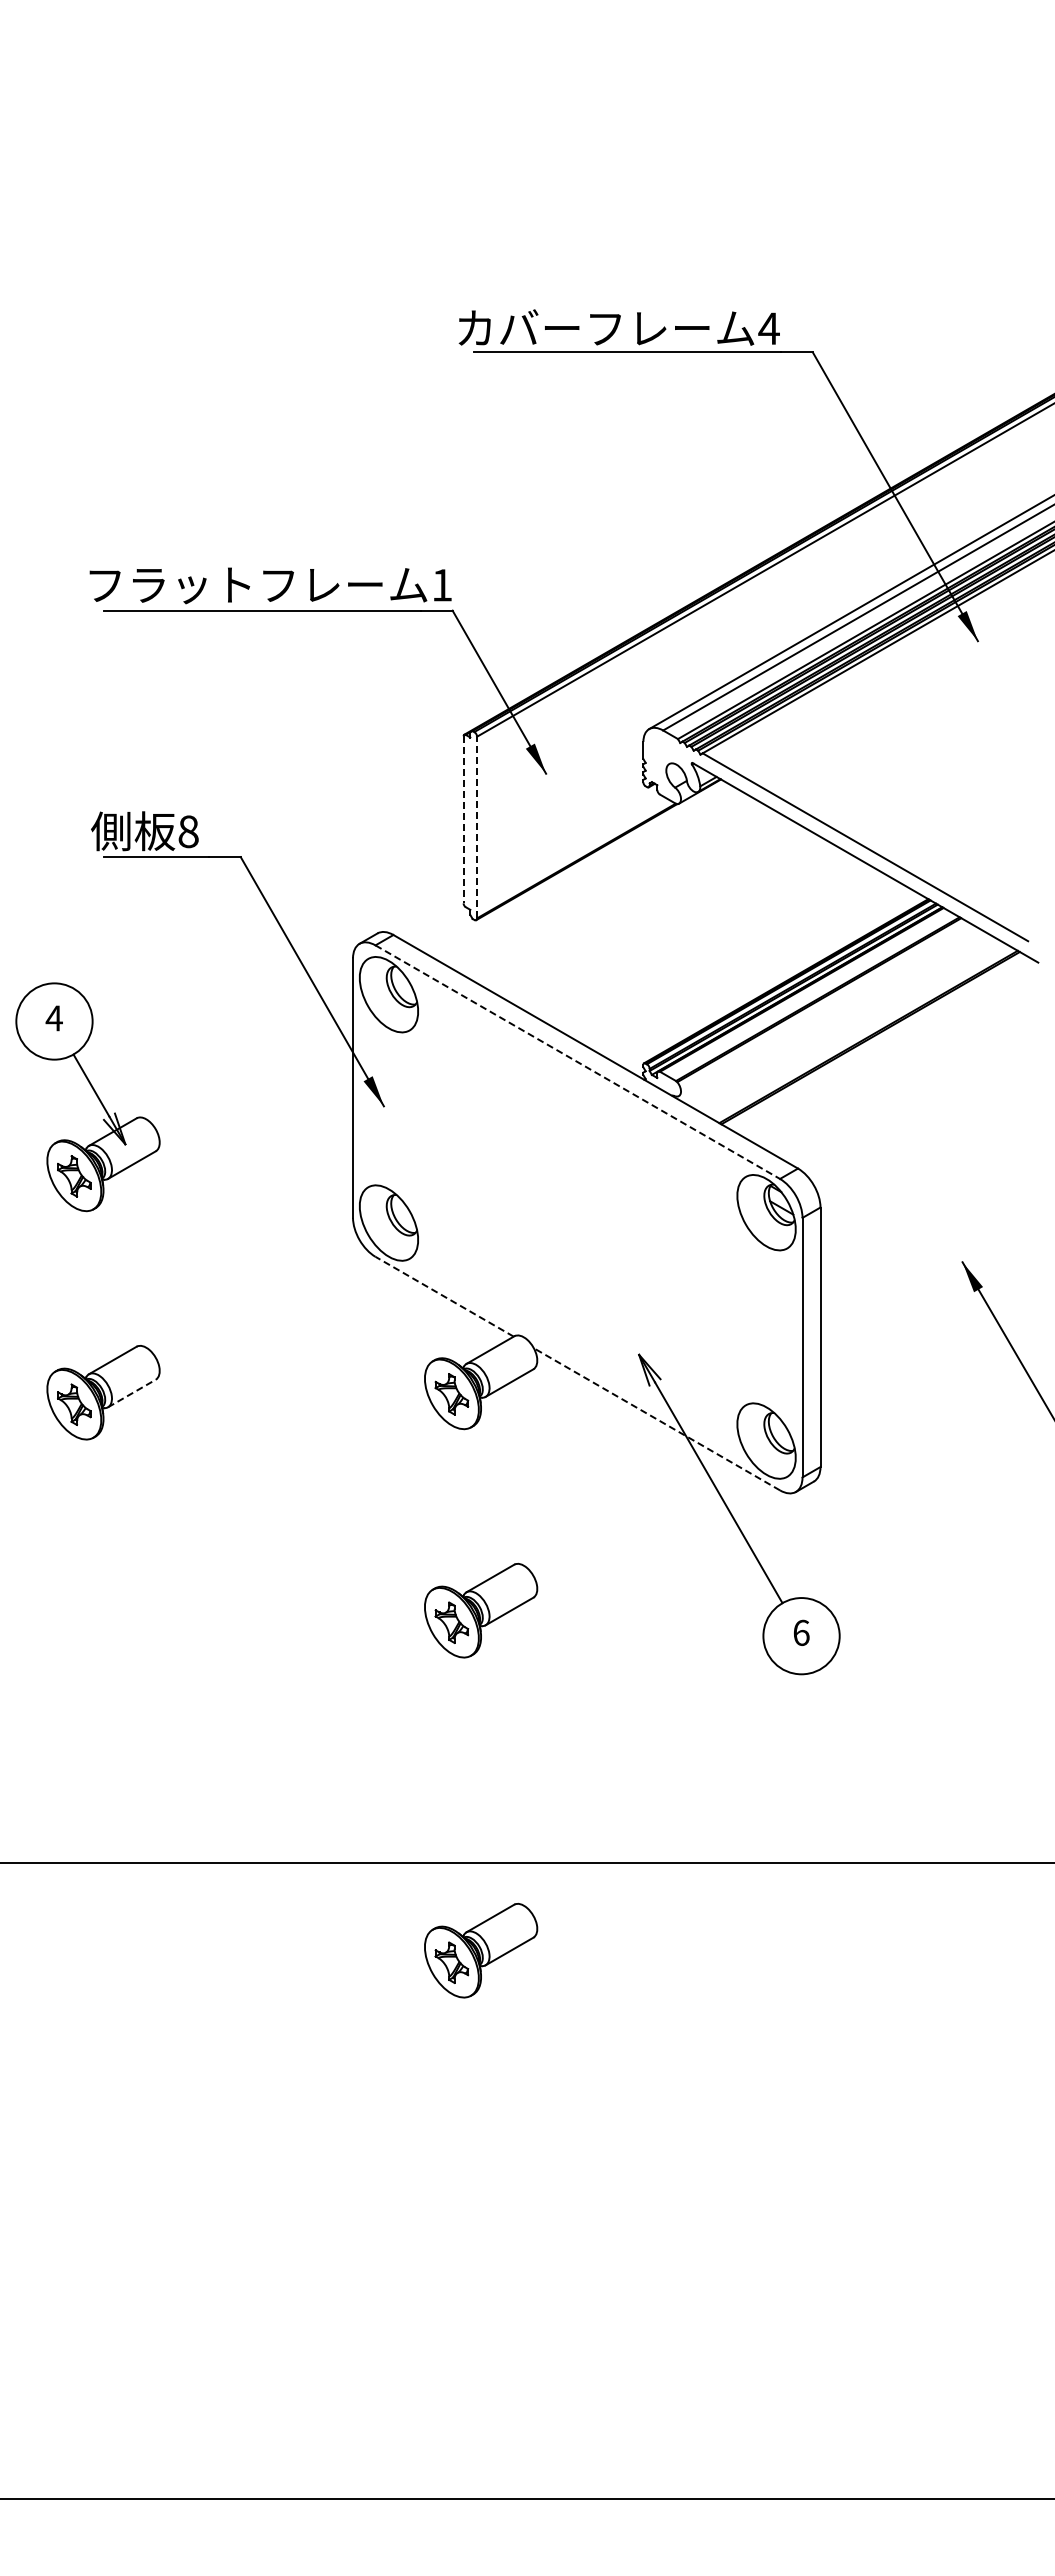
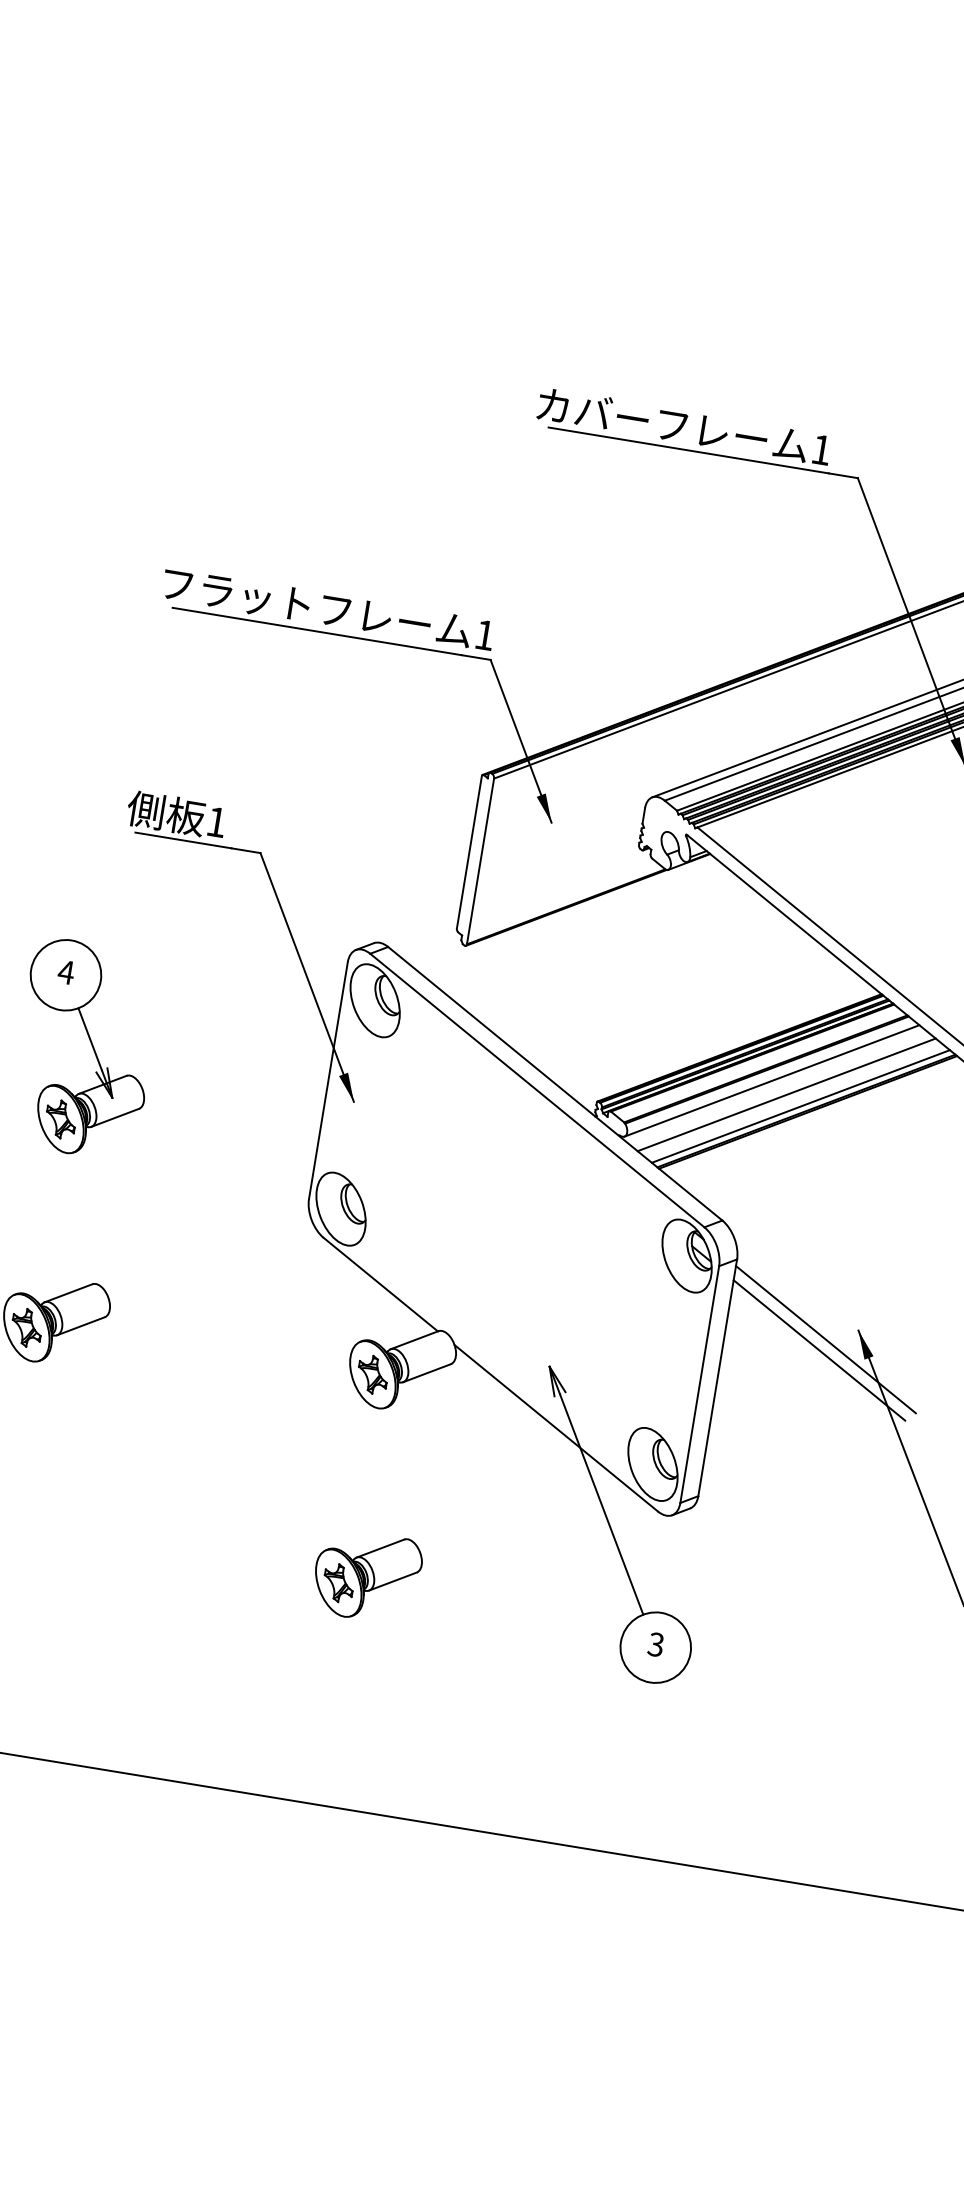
text: (768, 328) -> (820, 449), 4 -> 1
line: (463, 819) -> (469, 852), dashed -> solid
line: (477, 827) -> (480, 861), dashed -> solid
text: (188, 831) -> (216, 821), 8 -> 1
line: (826, 1010) -> (771, 1080), added
line: (844, 1023) -> (786, 1095), added
line: (861, 1032) -> (800, 1105), added
line: (577, 1062) -> (537, 1090), dashed -> solid
line: (929, 1277) -> (826, 1339), added
line: (924, 1290) -> (819, 1350), added
line: (444, 1296) -> (380, 1284), dashed -> solid
line: (131, 1393) -> (80, 1326), dashed -> solid
line: (656, 1419) -> (555, 1428), dashed -> solid
text: (801, 1632) -> (656, 1644), 6 -> 3
part: (481, 1950) -> (316, 1886), removed

